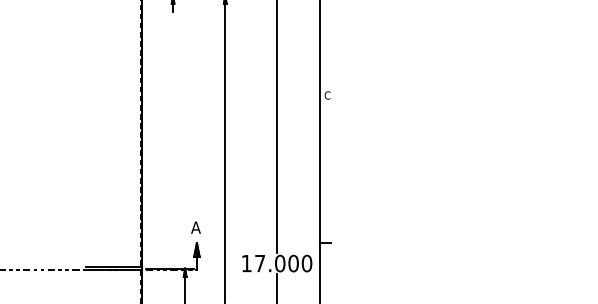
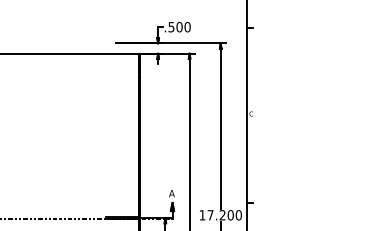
text: (279, 263) -> (222, 215), 17.000 -> 17.200

